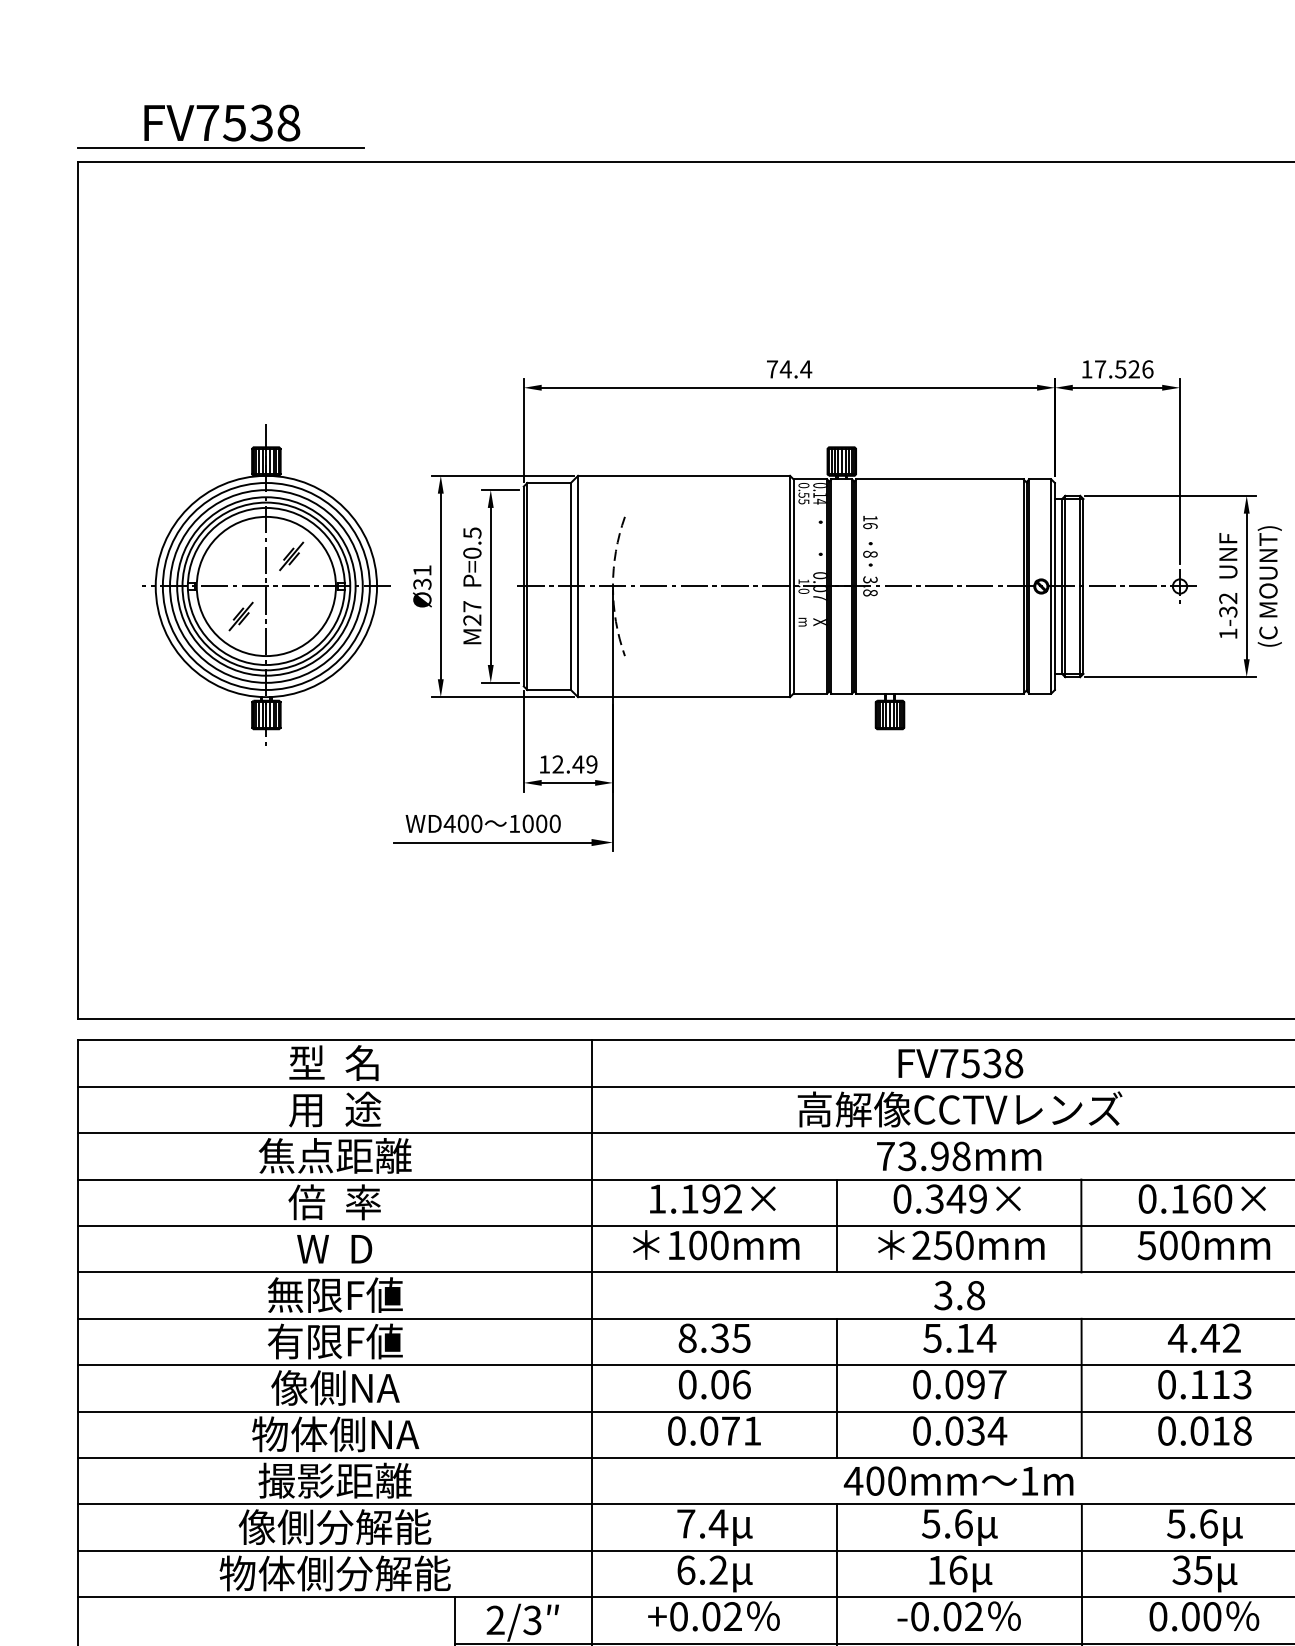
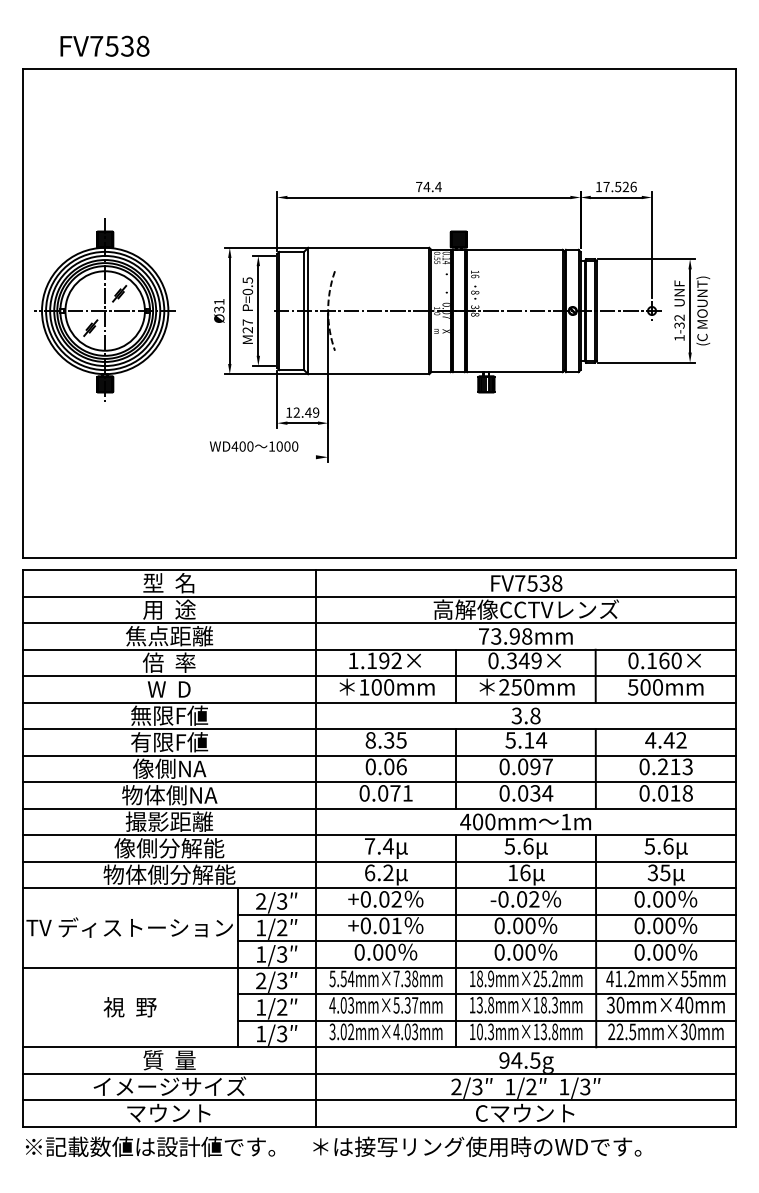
line: (219, 147) -> (103, 60), removed
part: (265, 583) -> (104, 309), moved
line: (491, 842) -> (258, 457), removed
text: (1200, 1384) -> (663, 766), 0.113 -> 0.213

